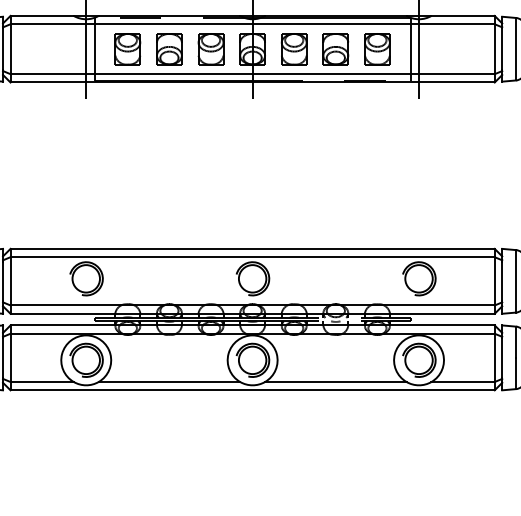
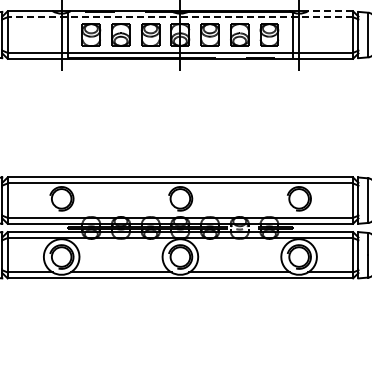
line: (463, 16) -> (330, 11), solid -> dashed
line: (252, 24) -> (180, 17), solid -> dashed

